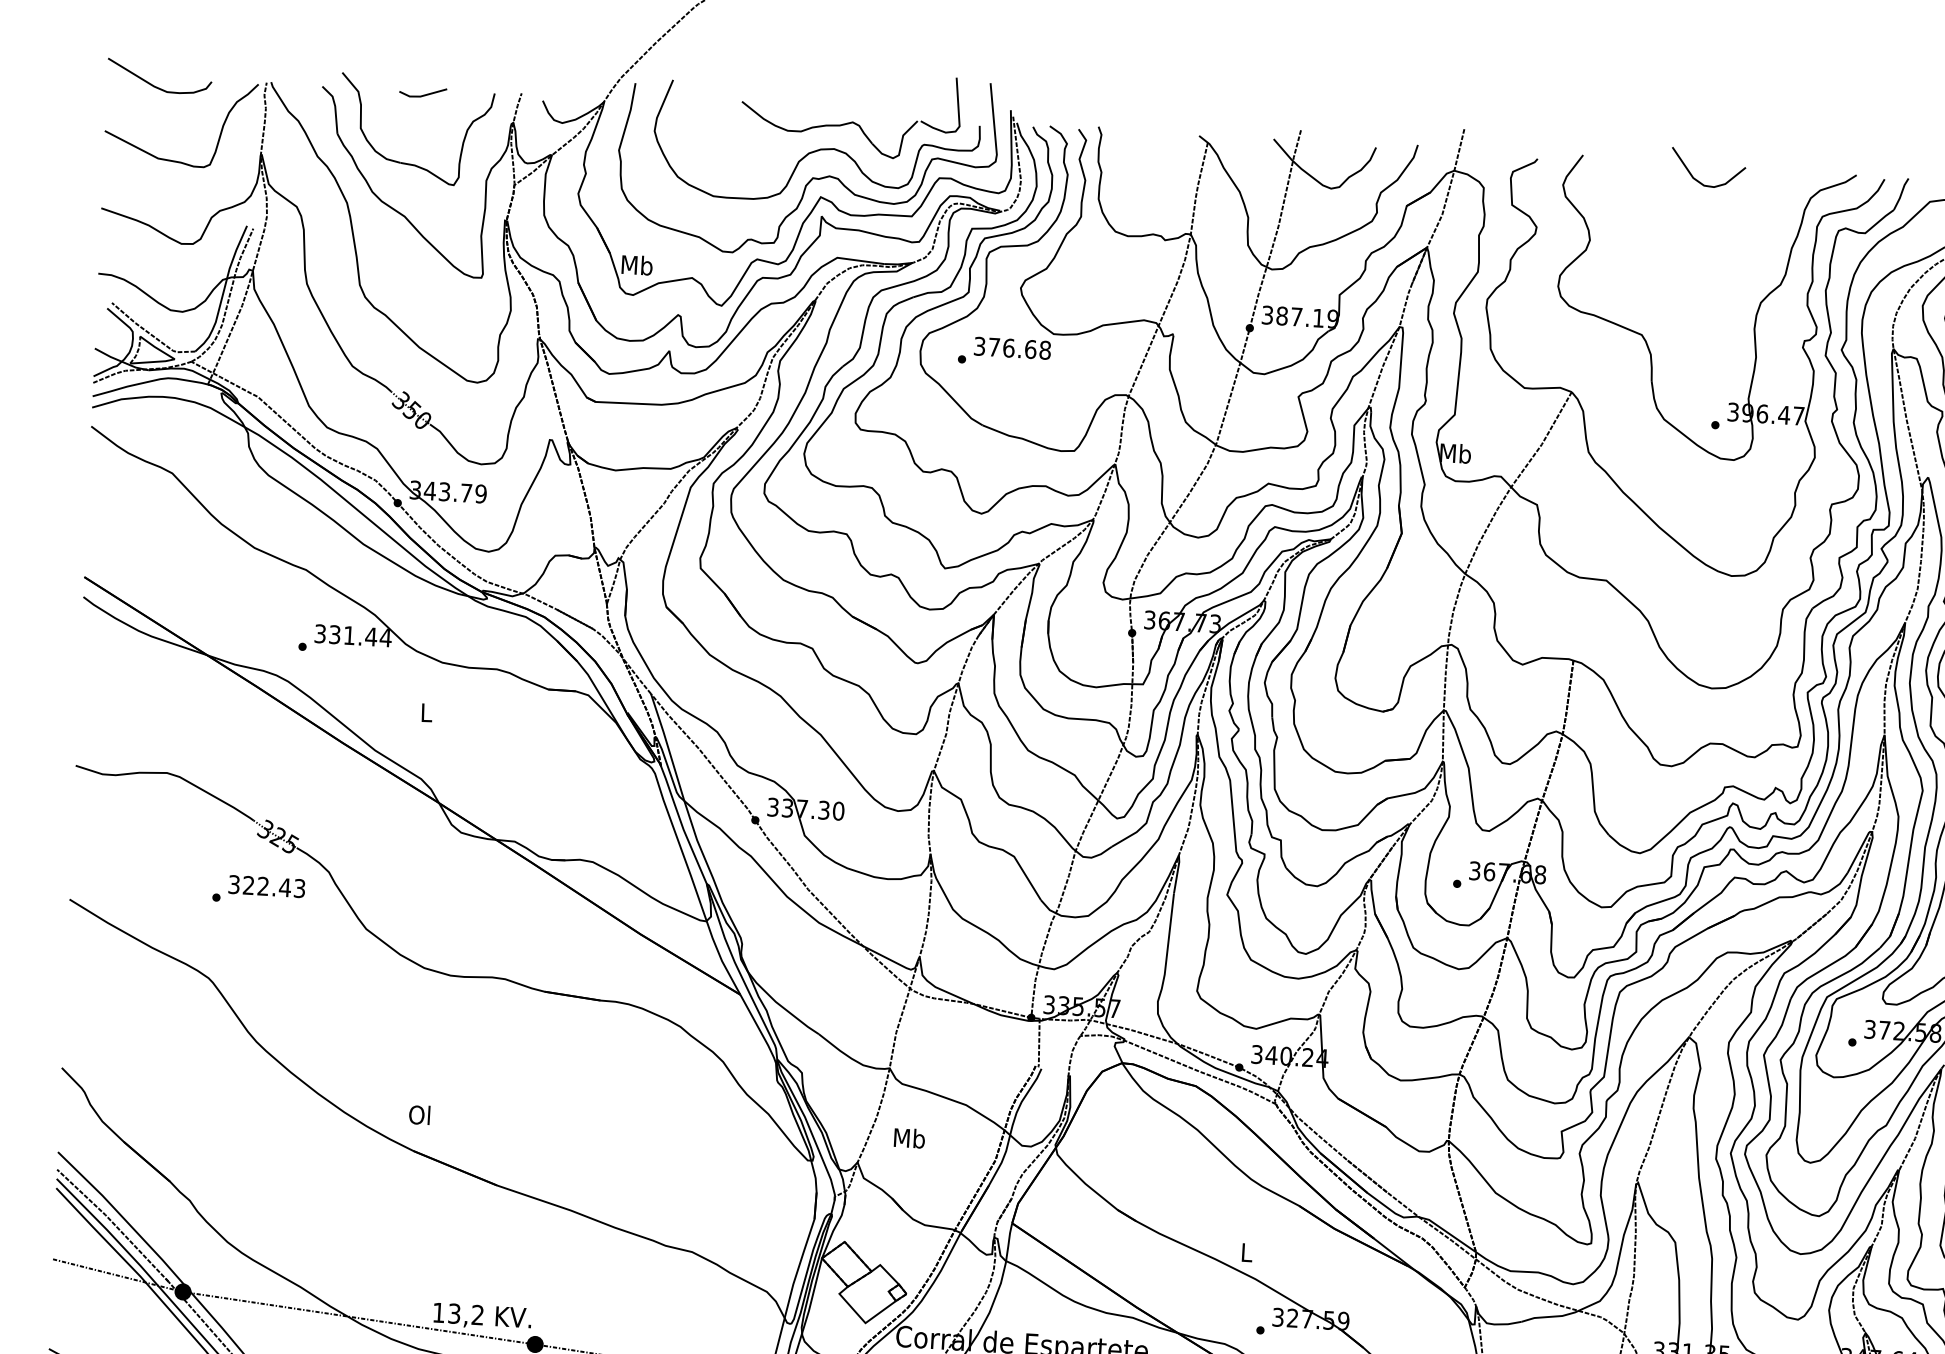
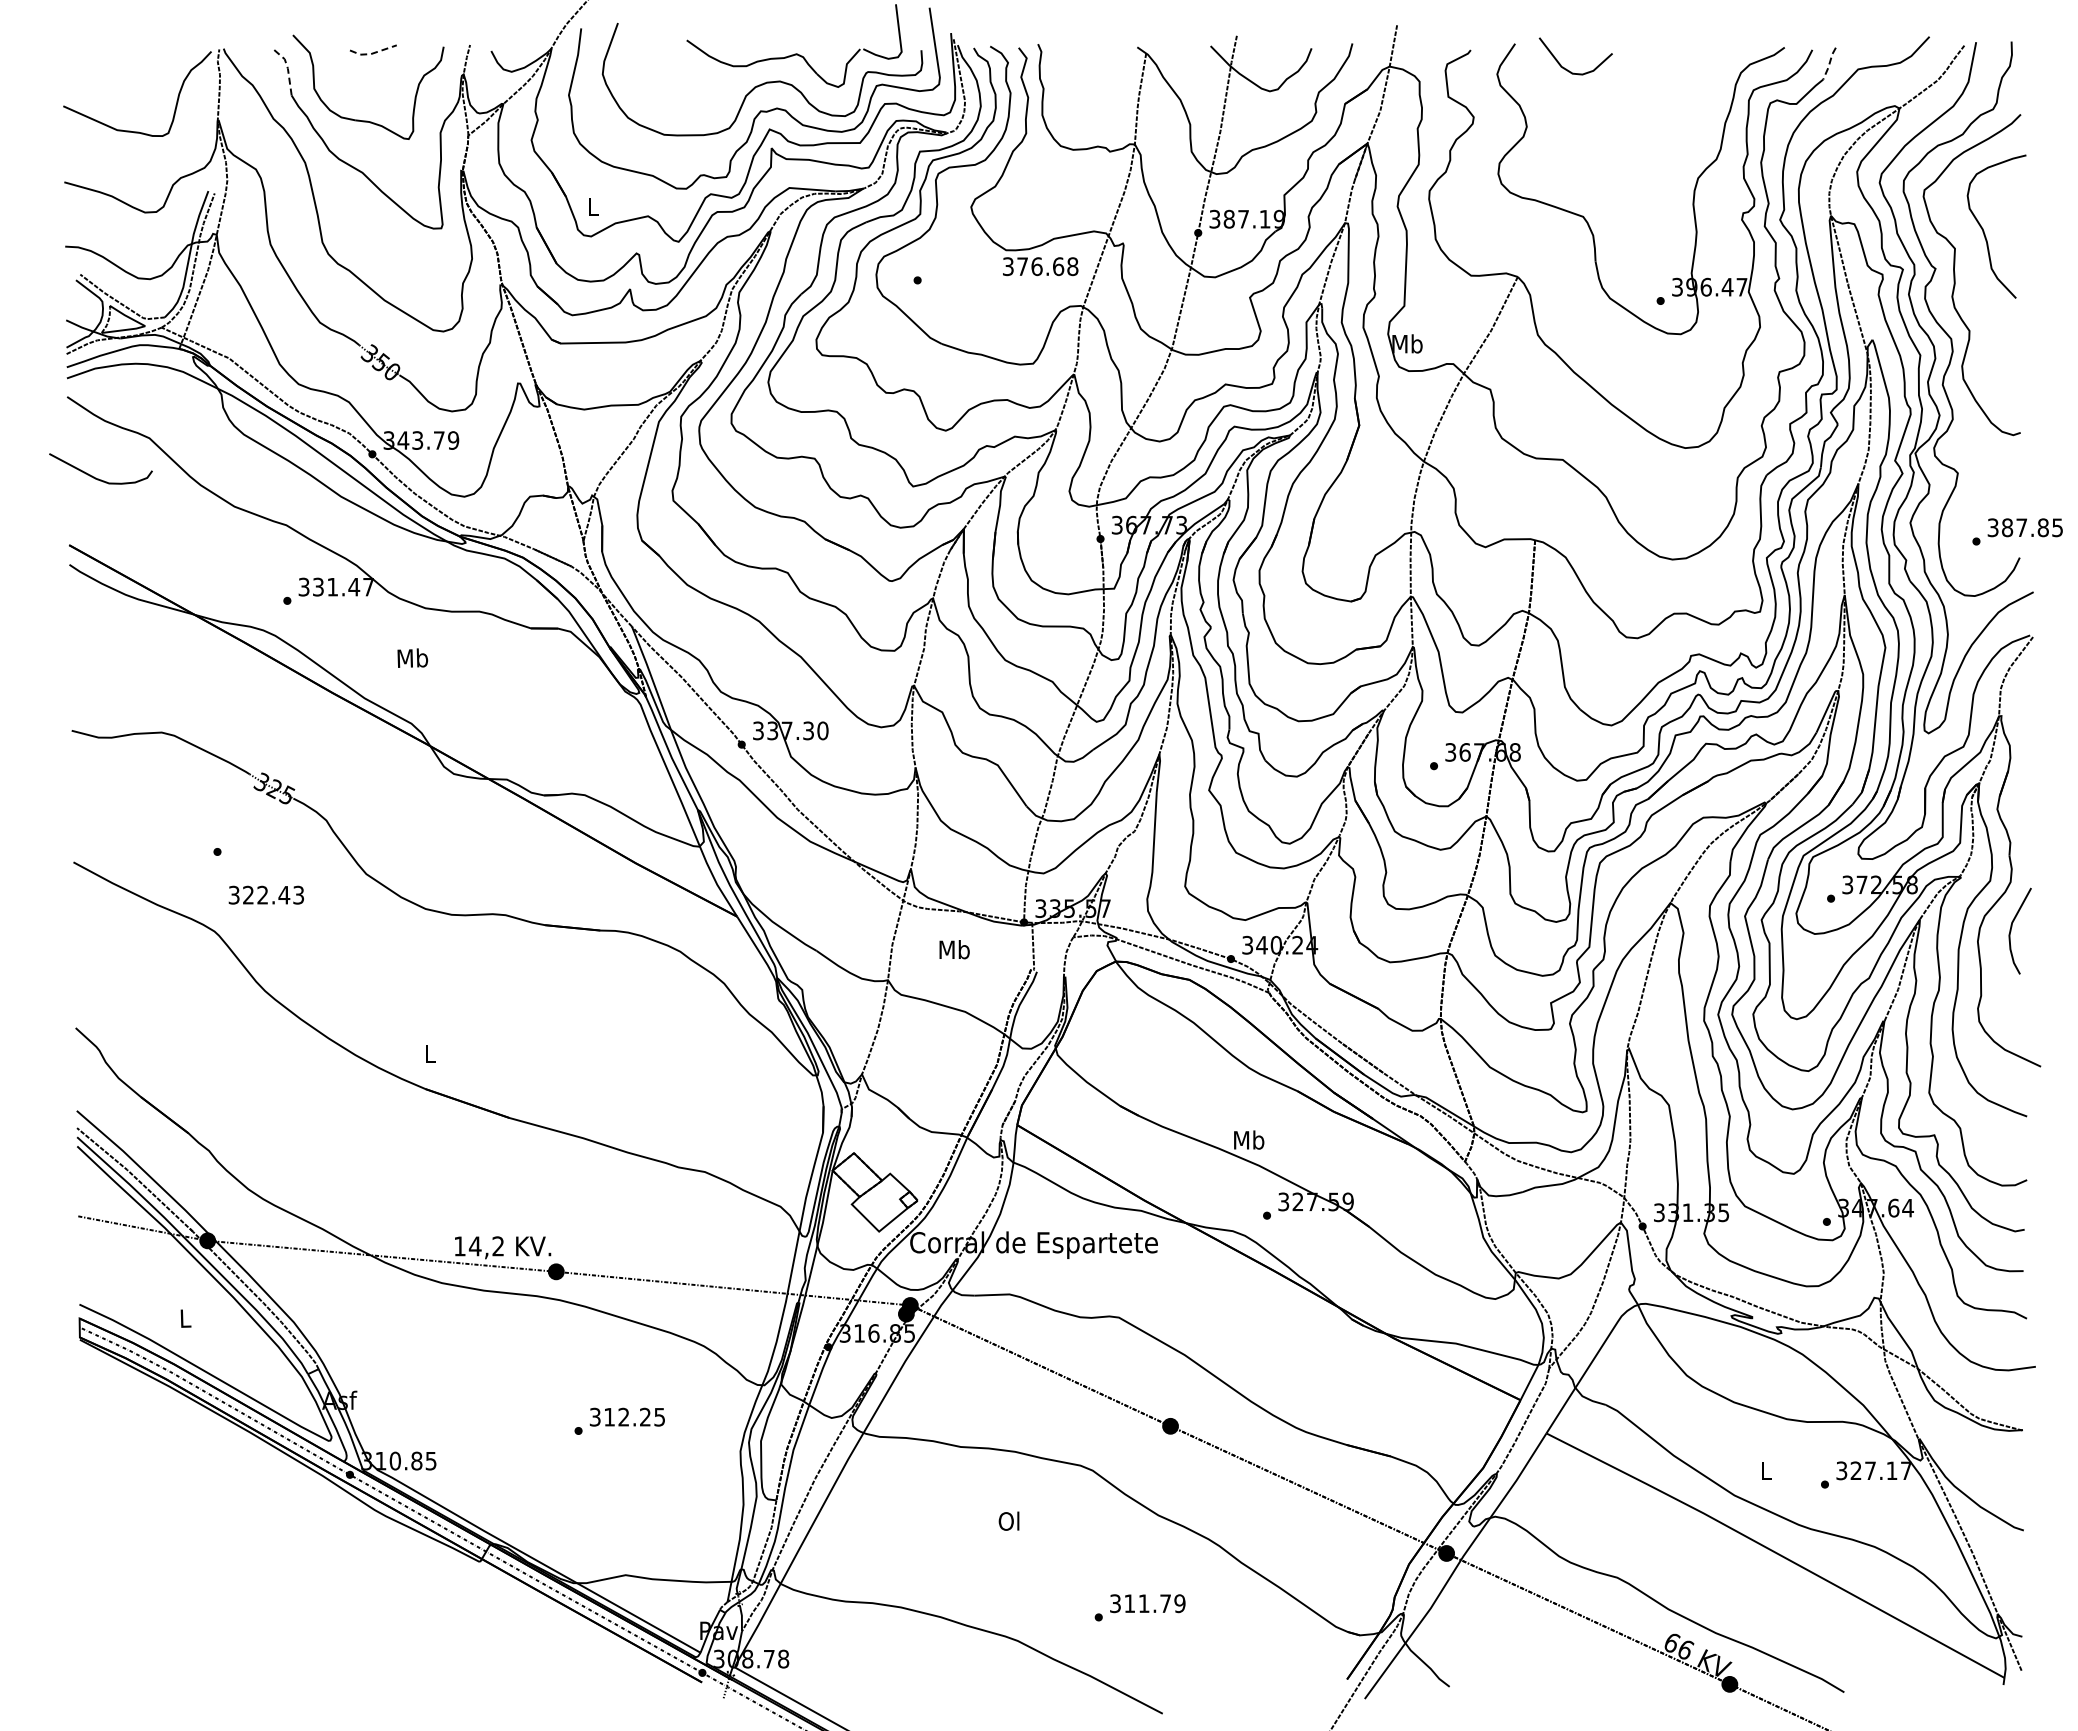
curve: (154, 85) -> (96, 477), moved
line: (422, 96) -> (372, 53), solid -> dashed
line: (334, 106) -> (287, 68), solid -> dashed
curve: (1698, 180) -> (1566, 68), moved
line: (1901, 194) -> (1829, 63), solid -> dashed
text: (637, 264) -> (593, 206), Mb -> L
text: (1012, 348) -> (1040, 266), moved
text: (385, 638) -> (368, 587), 331.44 -> 331.47
text: (426, 711) -> (412, 657), L -> Mb
text: (266, 885) -> (265, 894), moved
text: (419, 1114) -> (429, 1052), Ol -> L
text: (909, 1138) -> (954, 949), moved
text: (1247, 1251) -> (1249, 1139), L -> Mb
text: (453, 1313) -> (474, 1246), 13,2 -> 14,2

